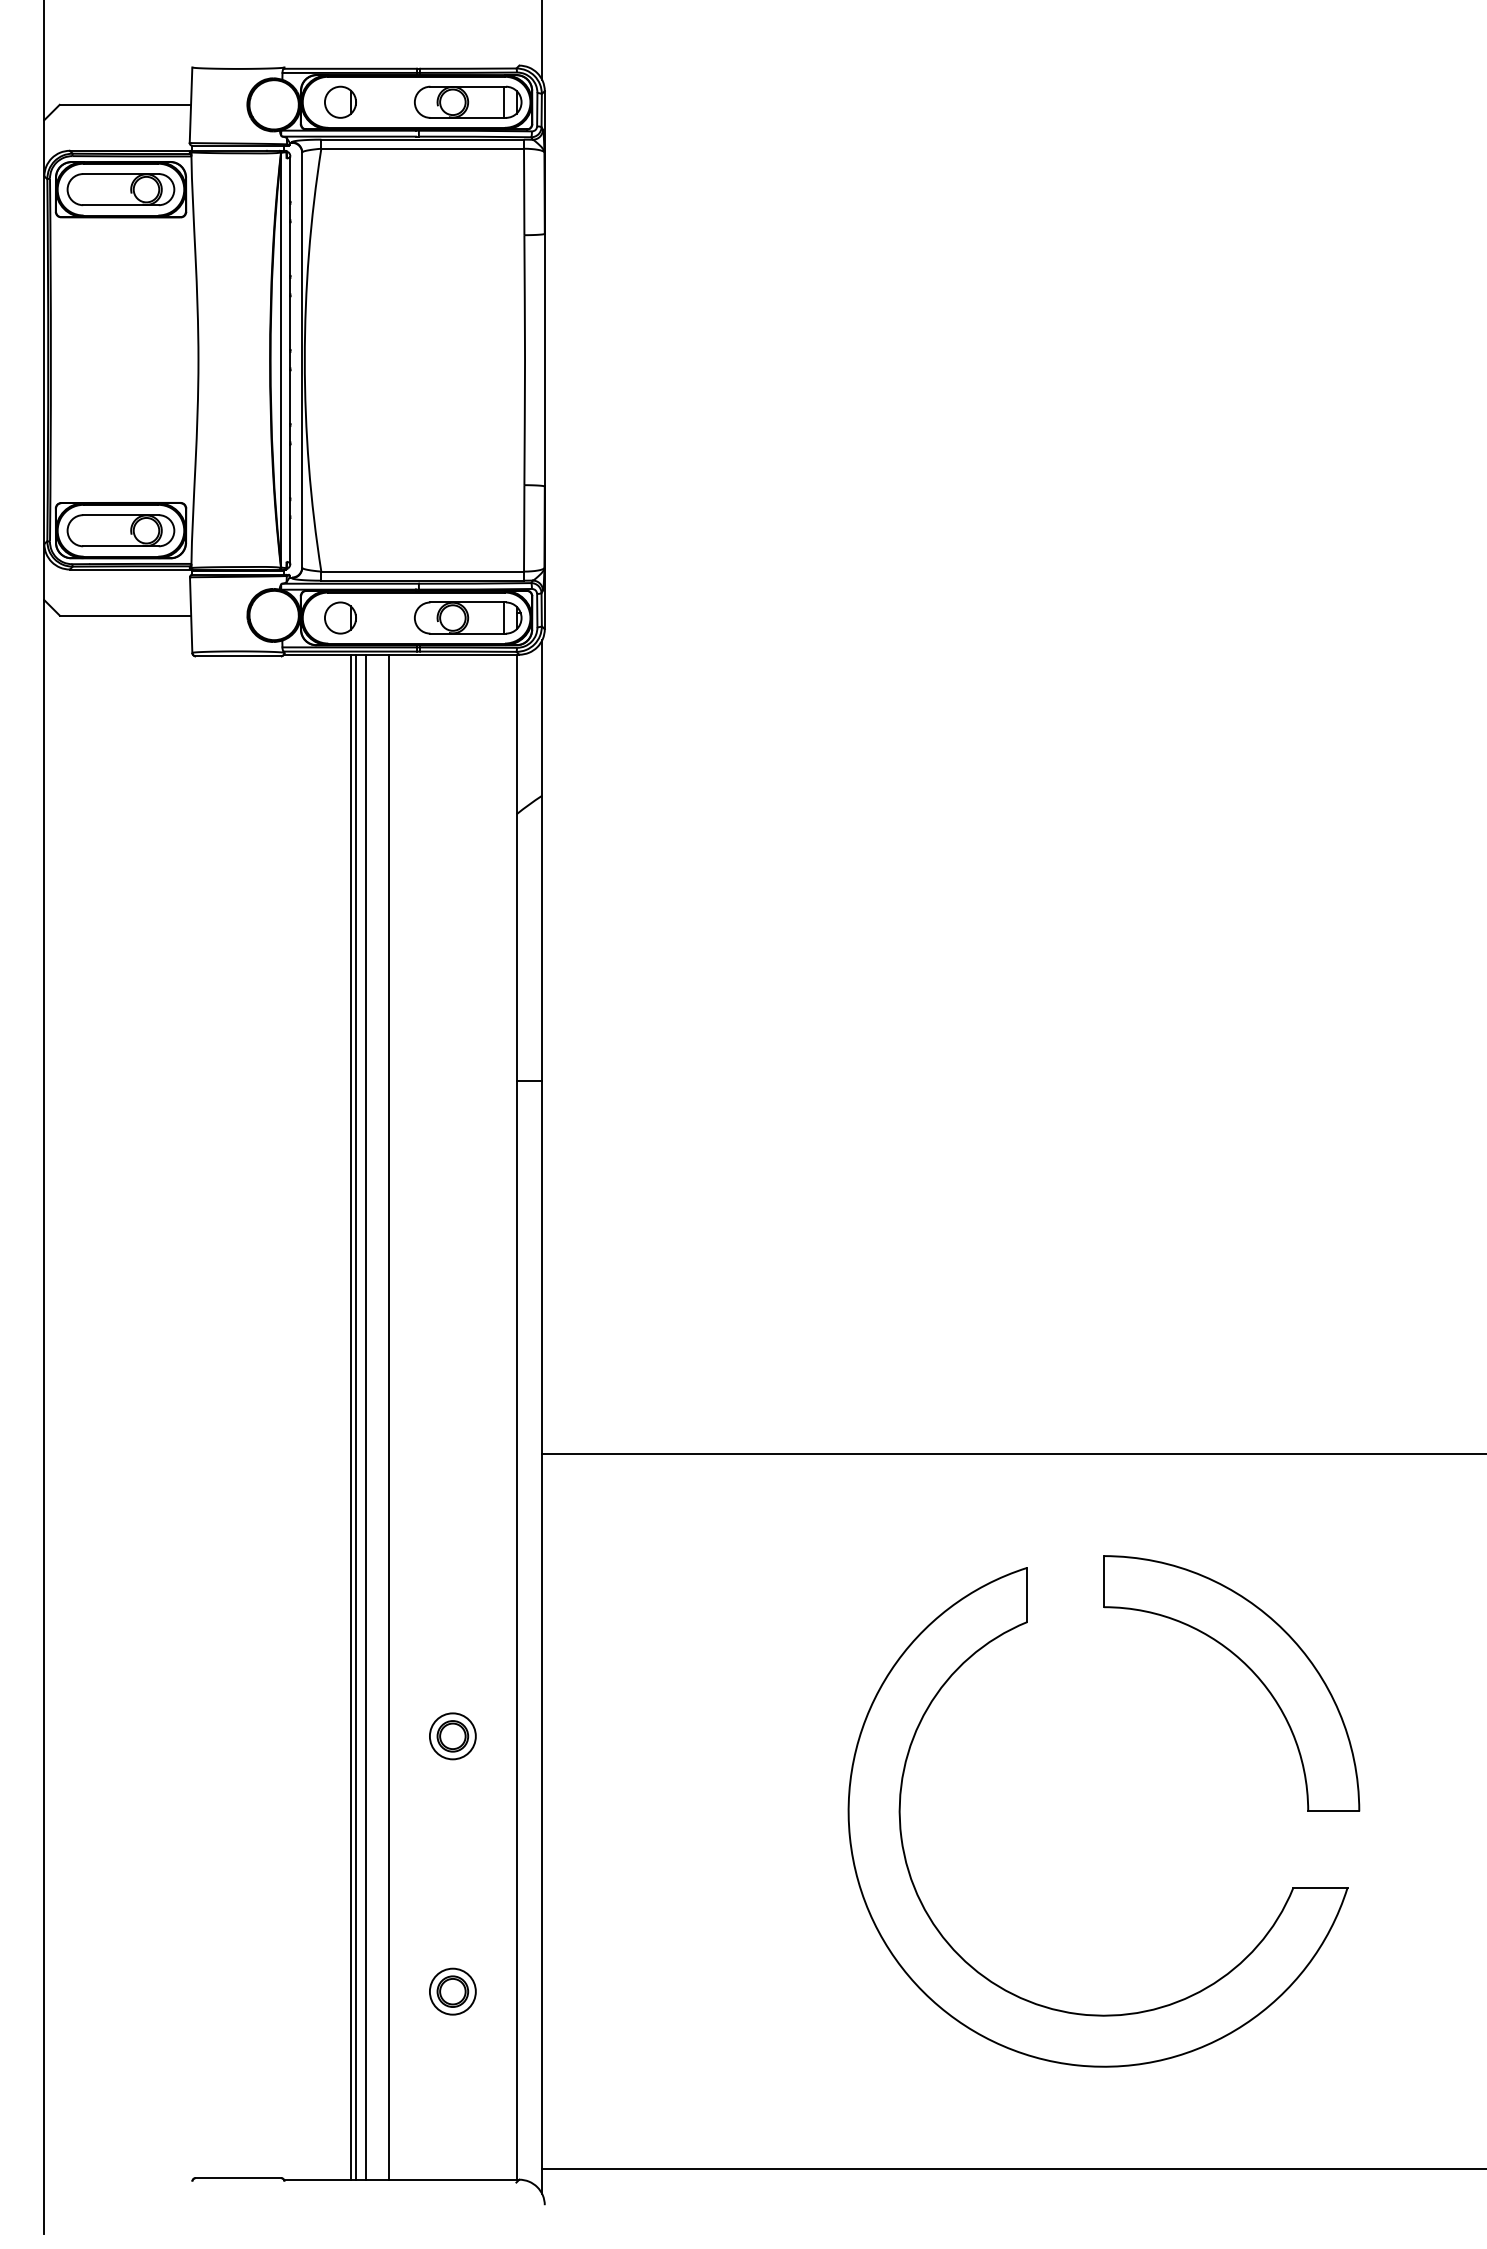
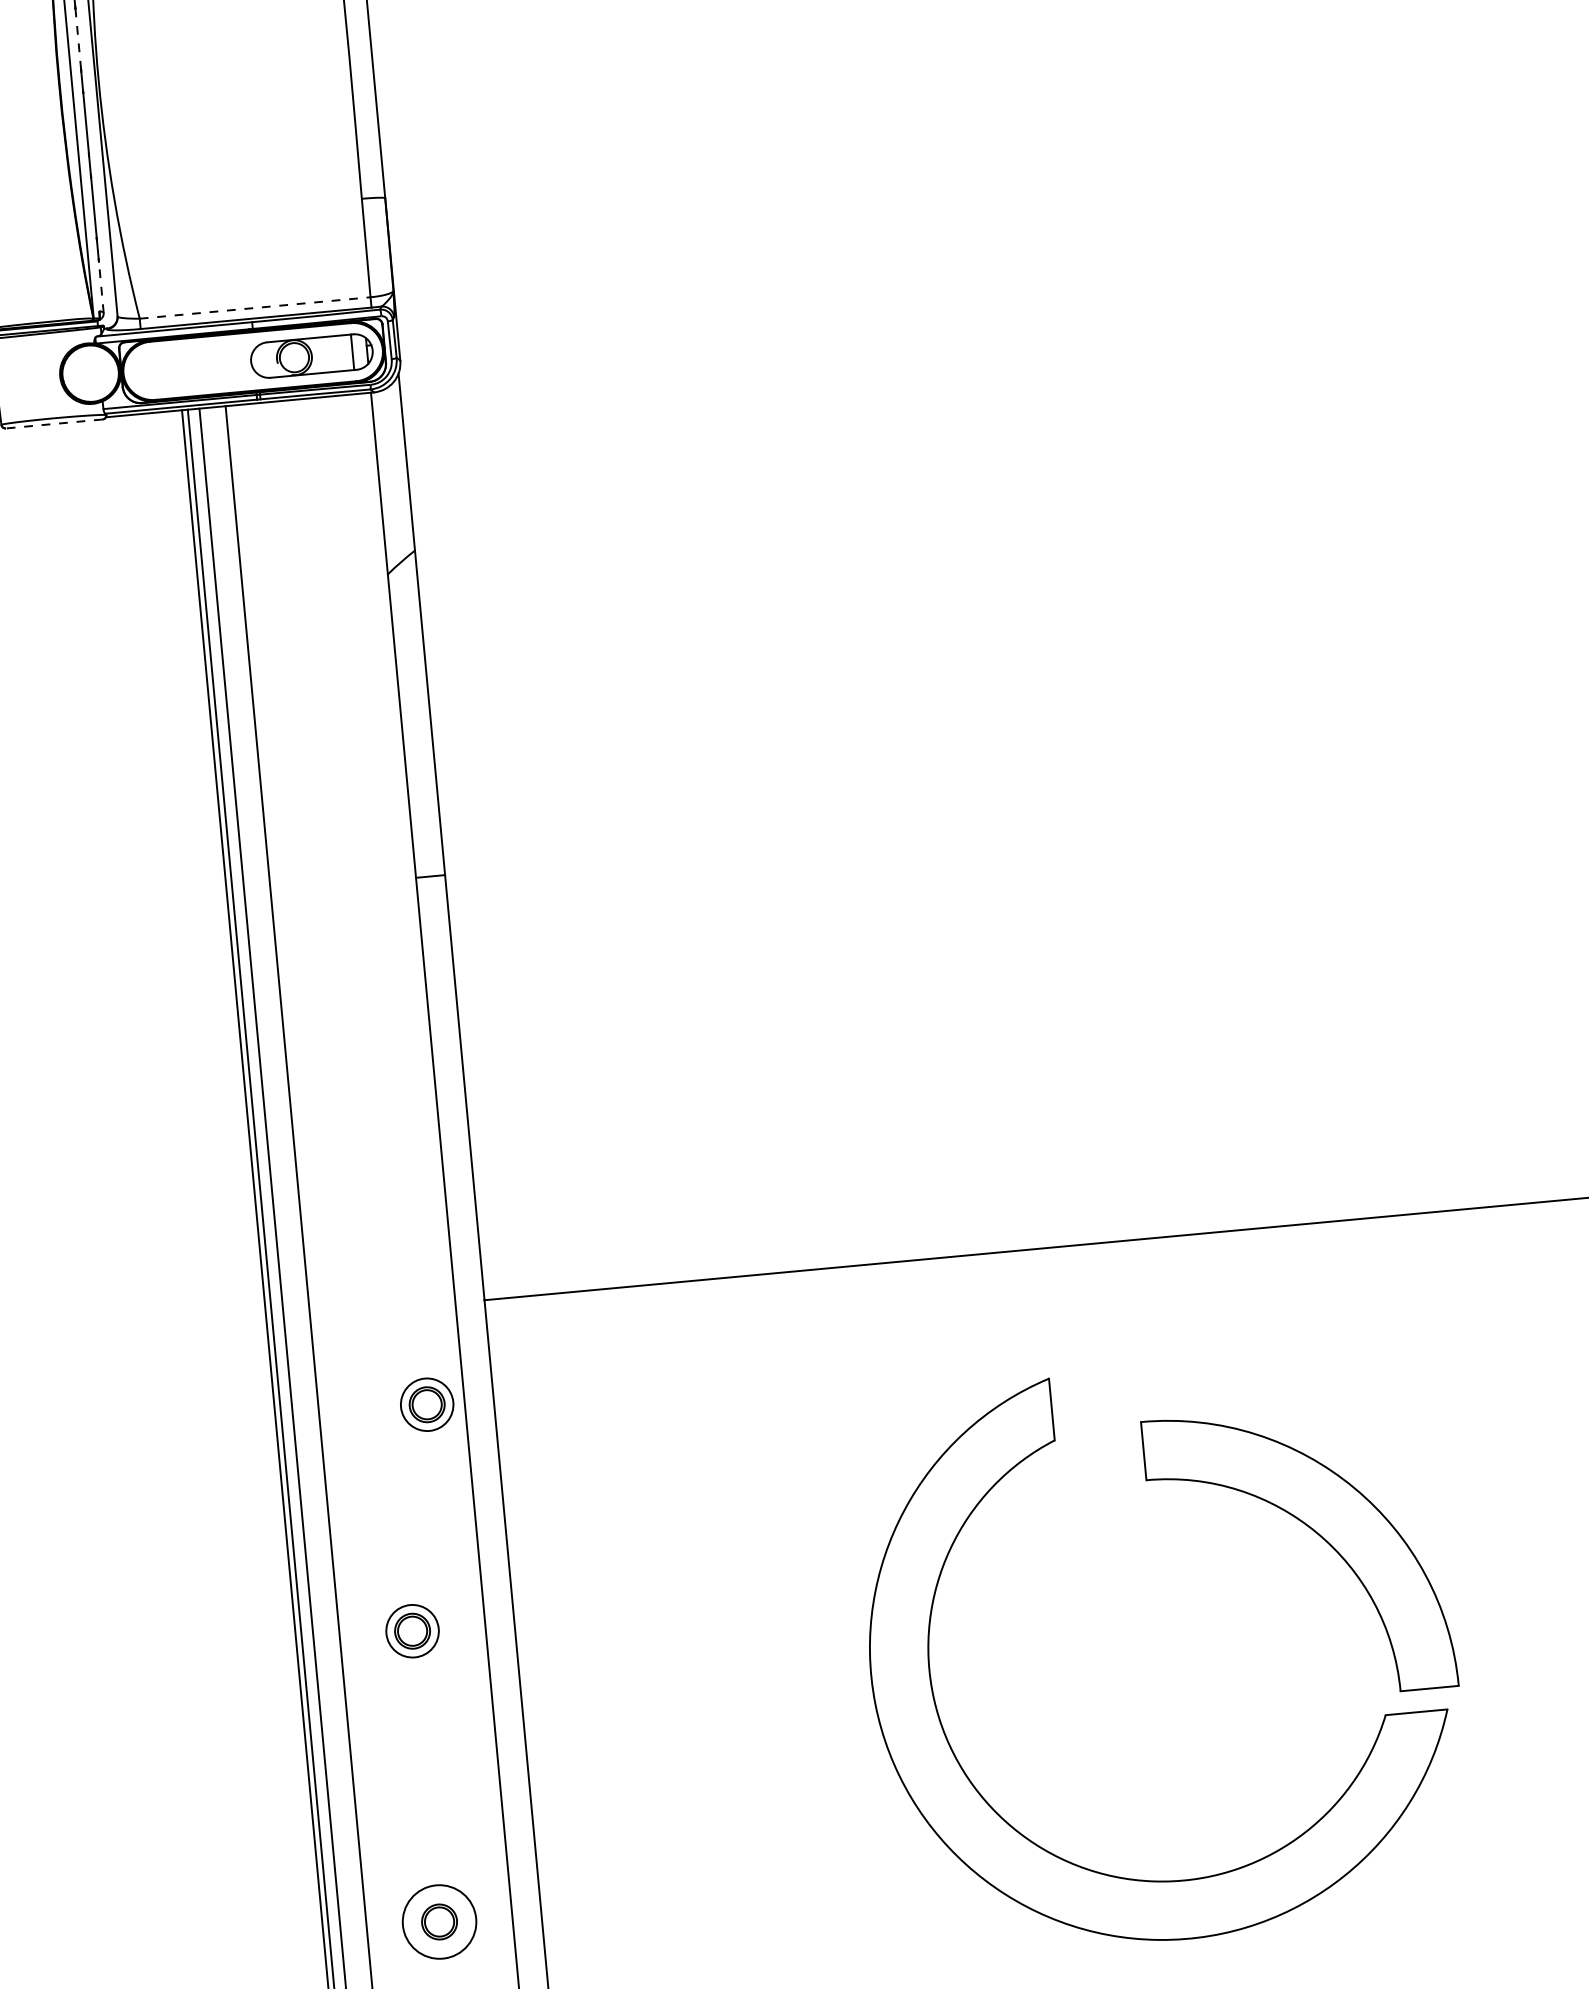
line: (290, 323) -> (78, 39), solid -> dashed
line: (290, 541) -> (101, 287), solid -> dashed
line: (423, 571) -> (256, 307), solid -> dashed
part: (340, 617) -> (166, 368), removed
line: (238, 656) -> (54, 424), solid -> dashed
part: (483, 1540) -> (426, 1404), added
part: (1247, 1667) -> (1316, 1533), moved
circle: (452, 1991) -> (439, 1921), size x1.4

